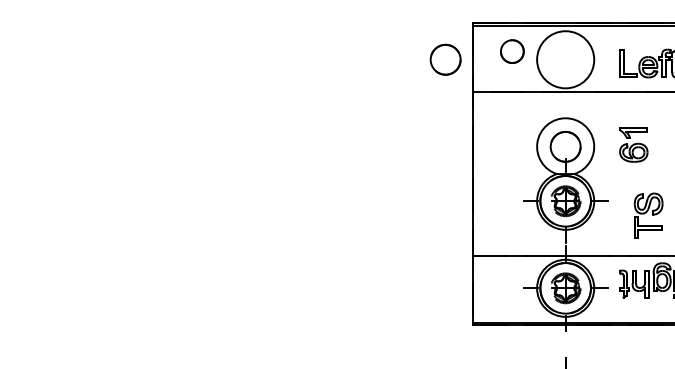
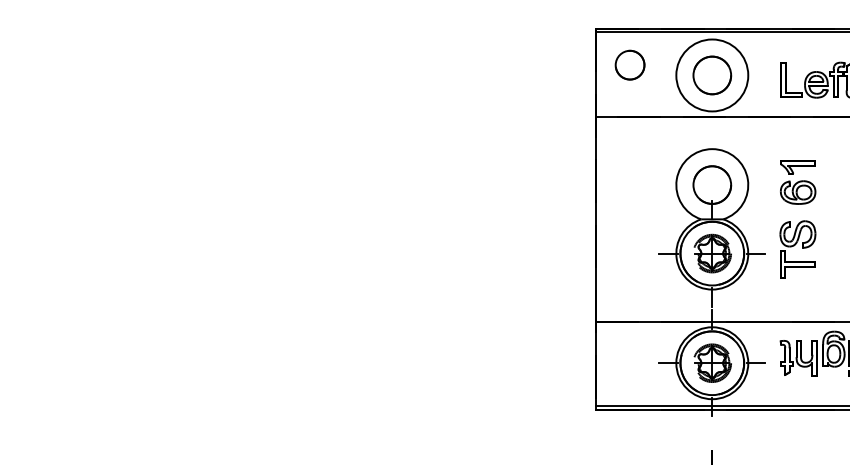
circle: (512, 51) -> (630, 65), moved
part: (445, 59) -> (712, 75), moved
part: (648, 215) -> (797, 248), moved

